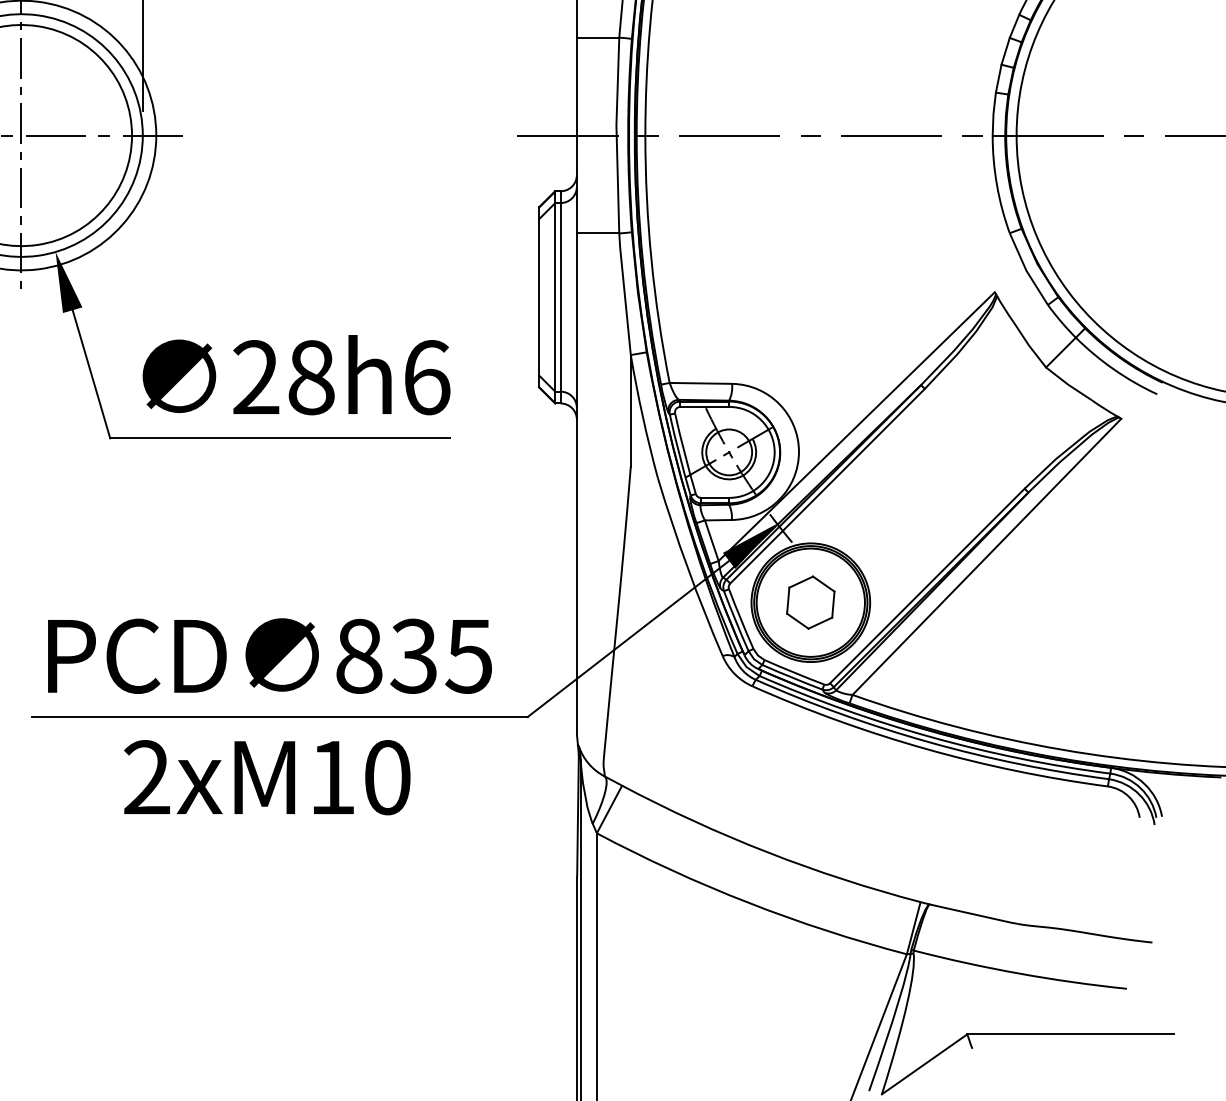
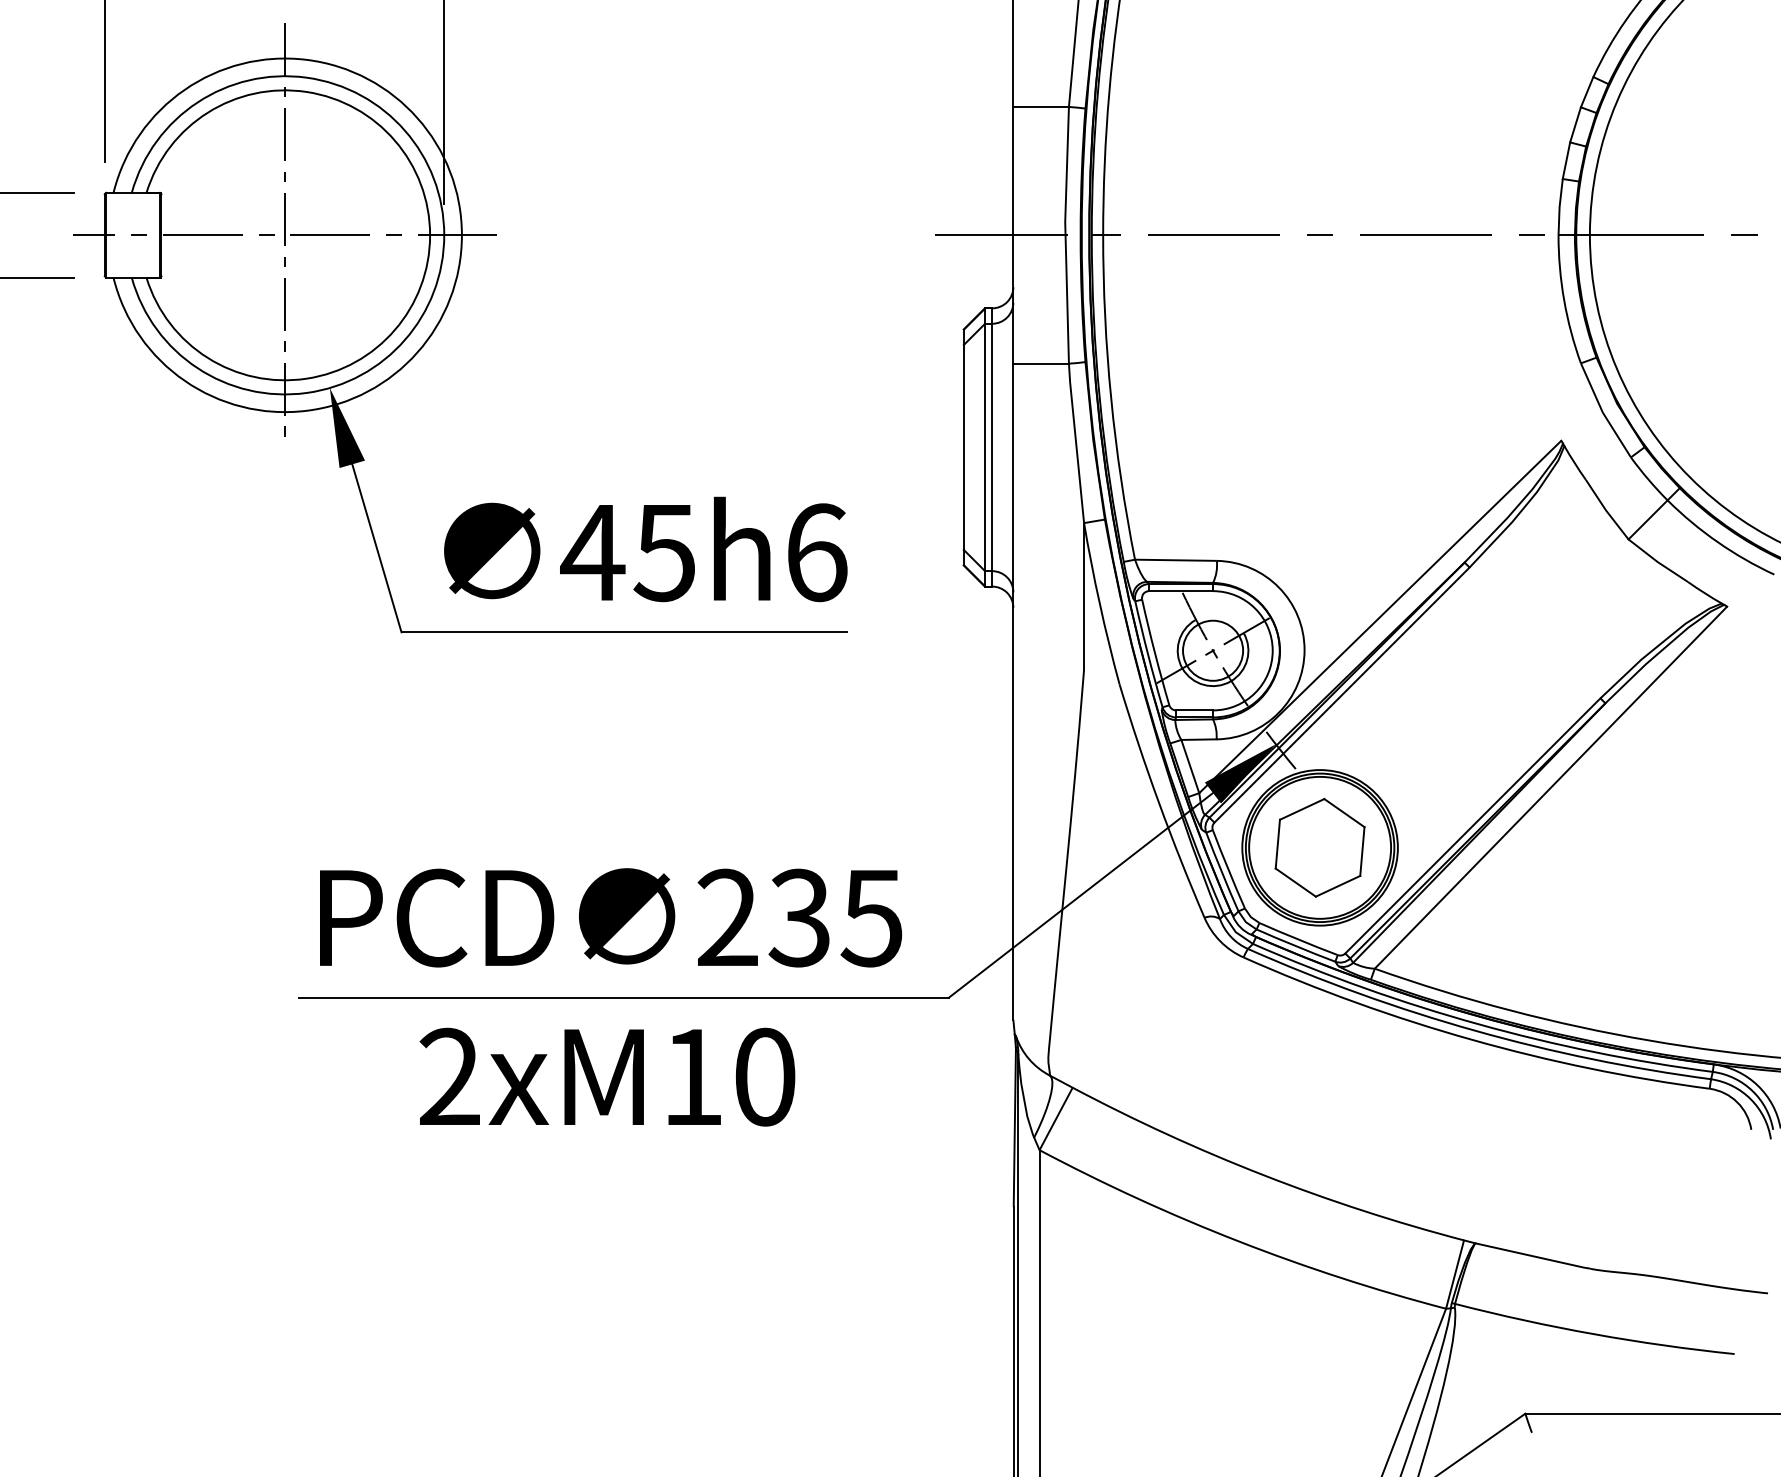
text: (282, 377) -> (627, 552), 28h6 -> 45h6
part: (810, 602) -> (1319, 847), size x1.43
text: (358, 655) -> (727, 917), 835 -> 235

